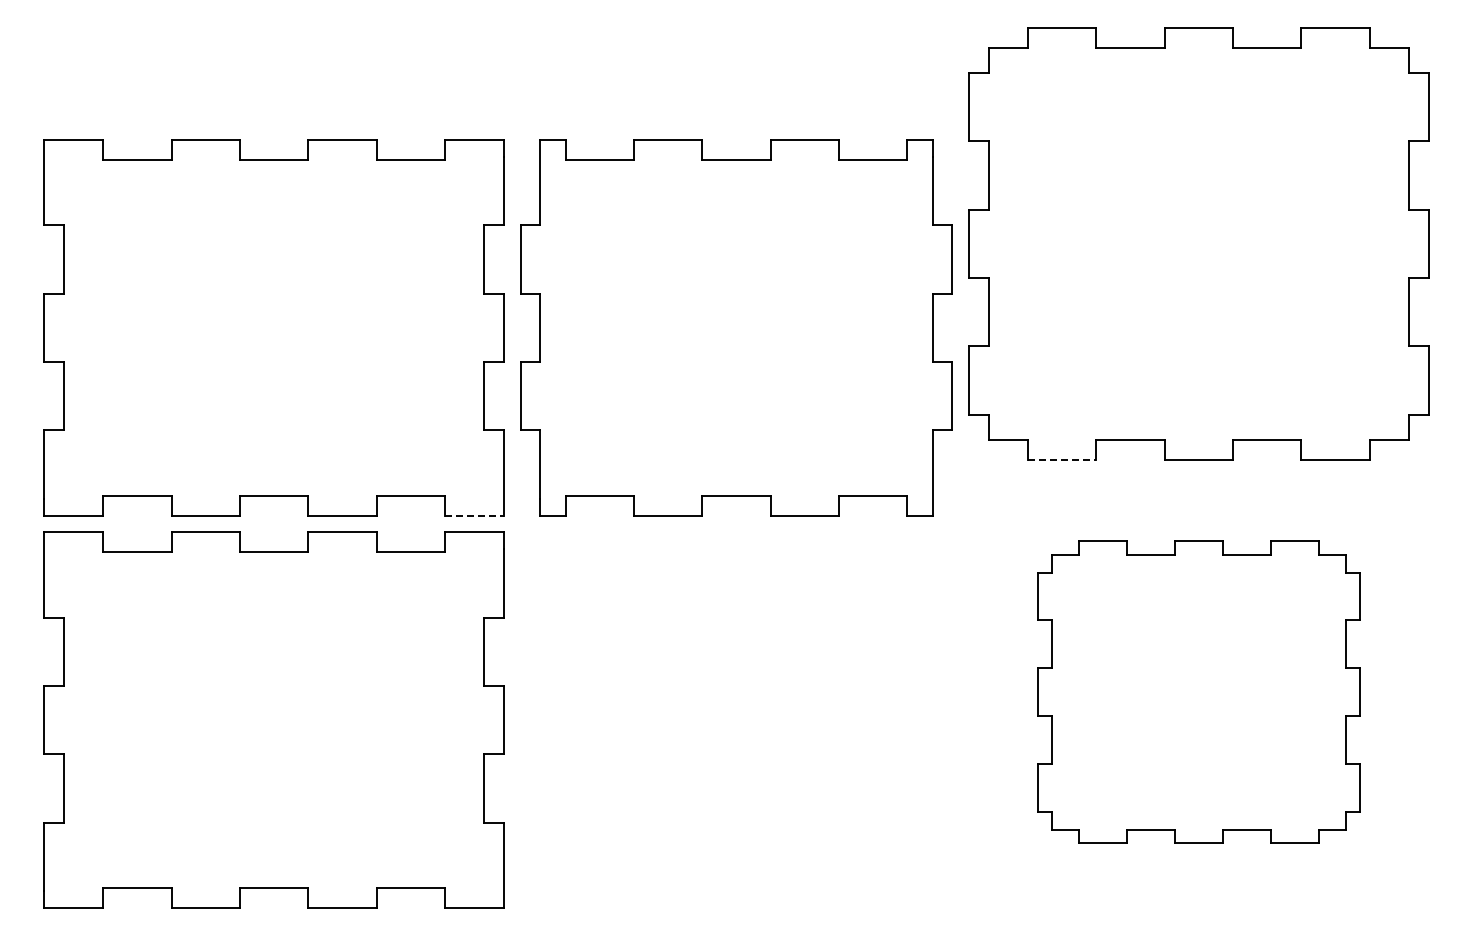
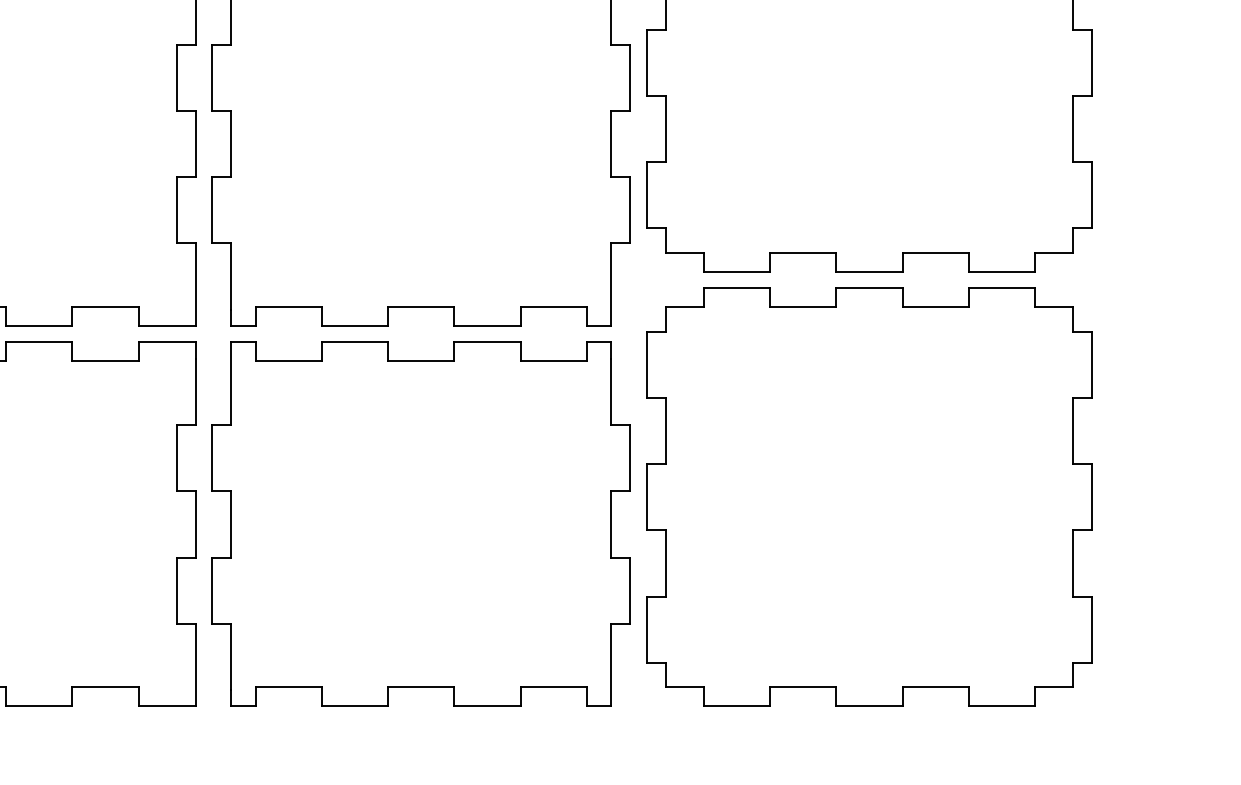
line: (1062, 459) -> (737, 271), dashed -> solid
line: (474, 515) -> (167, 325), dashed -> solid
part: (1198, 691) -> (868, 496), size x1.43
part: (736, 719) -> (421, 523), added

